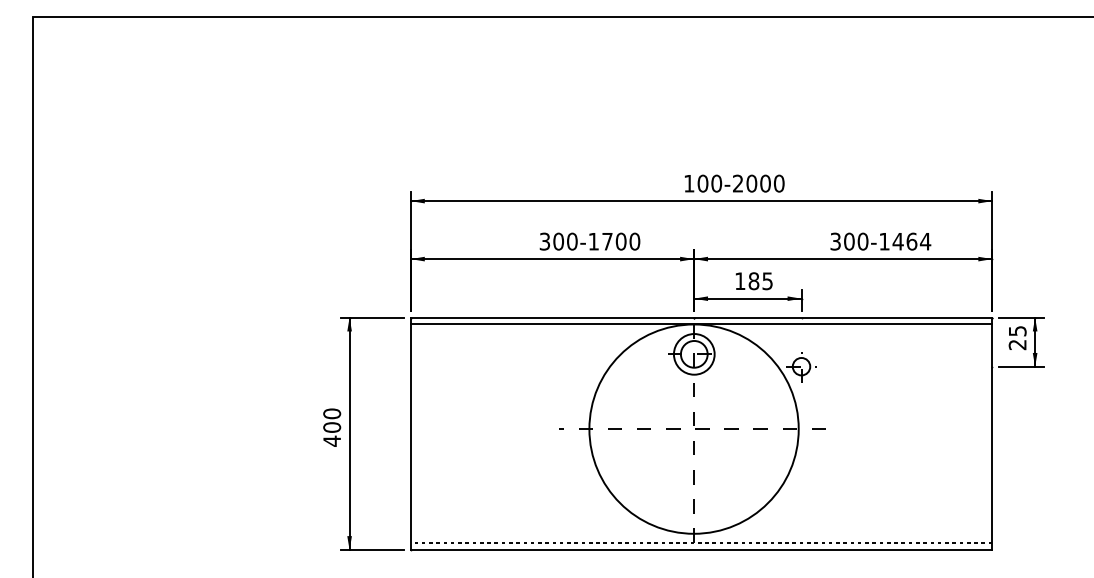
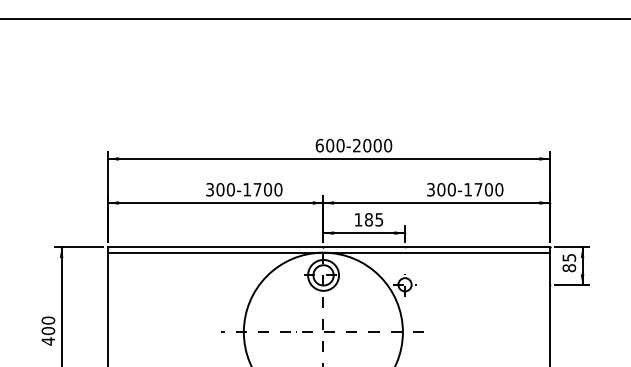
text: (689, 183) -> (319, 145), 100-2000 -> 600-2000
text: (911, 241) -> (488, 189), 300-1464 -> 300-1700
text: (1017, 344) -> (569, 267), 25 -> 85

